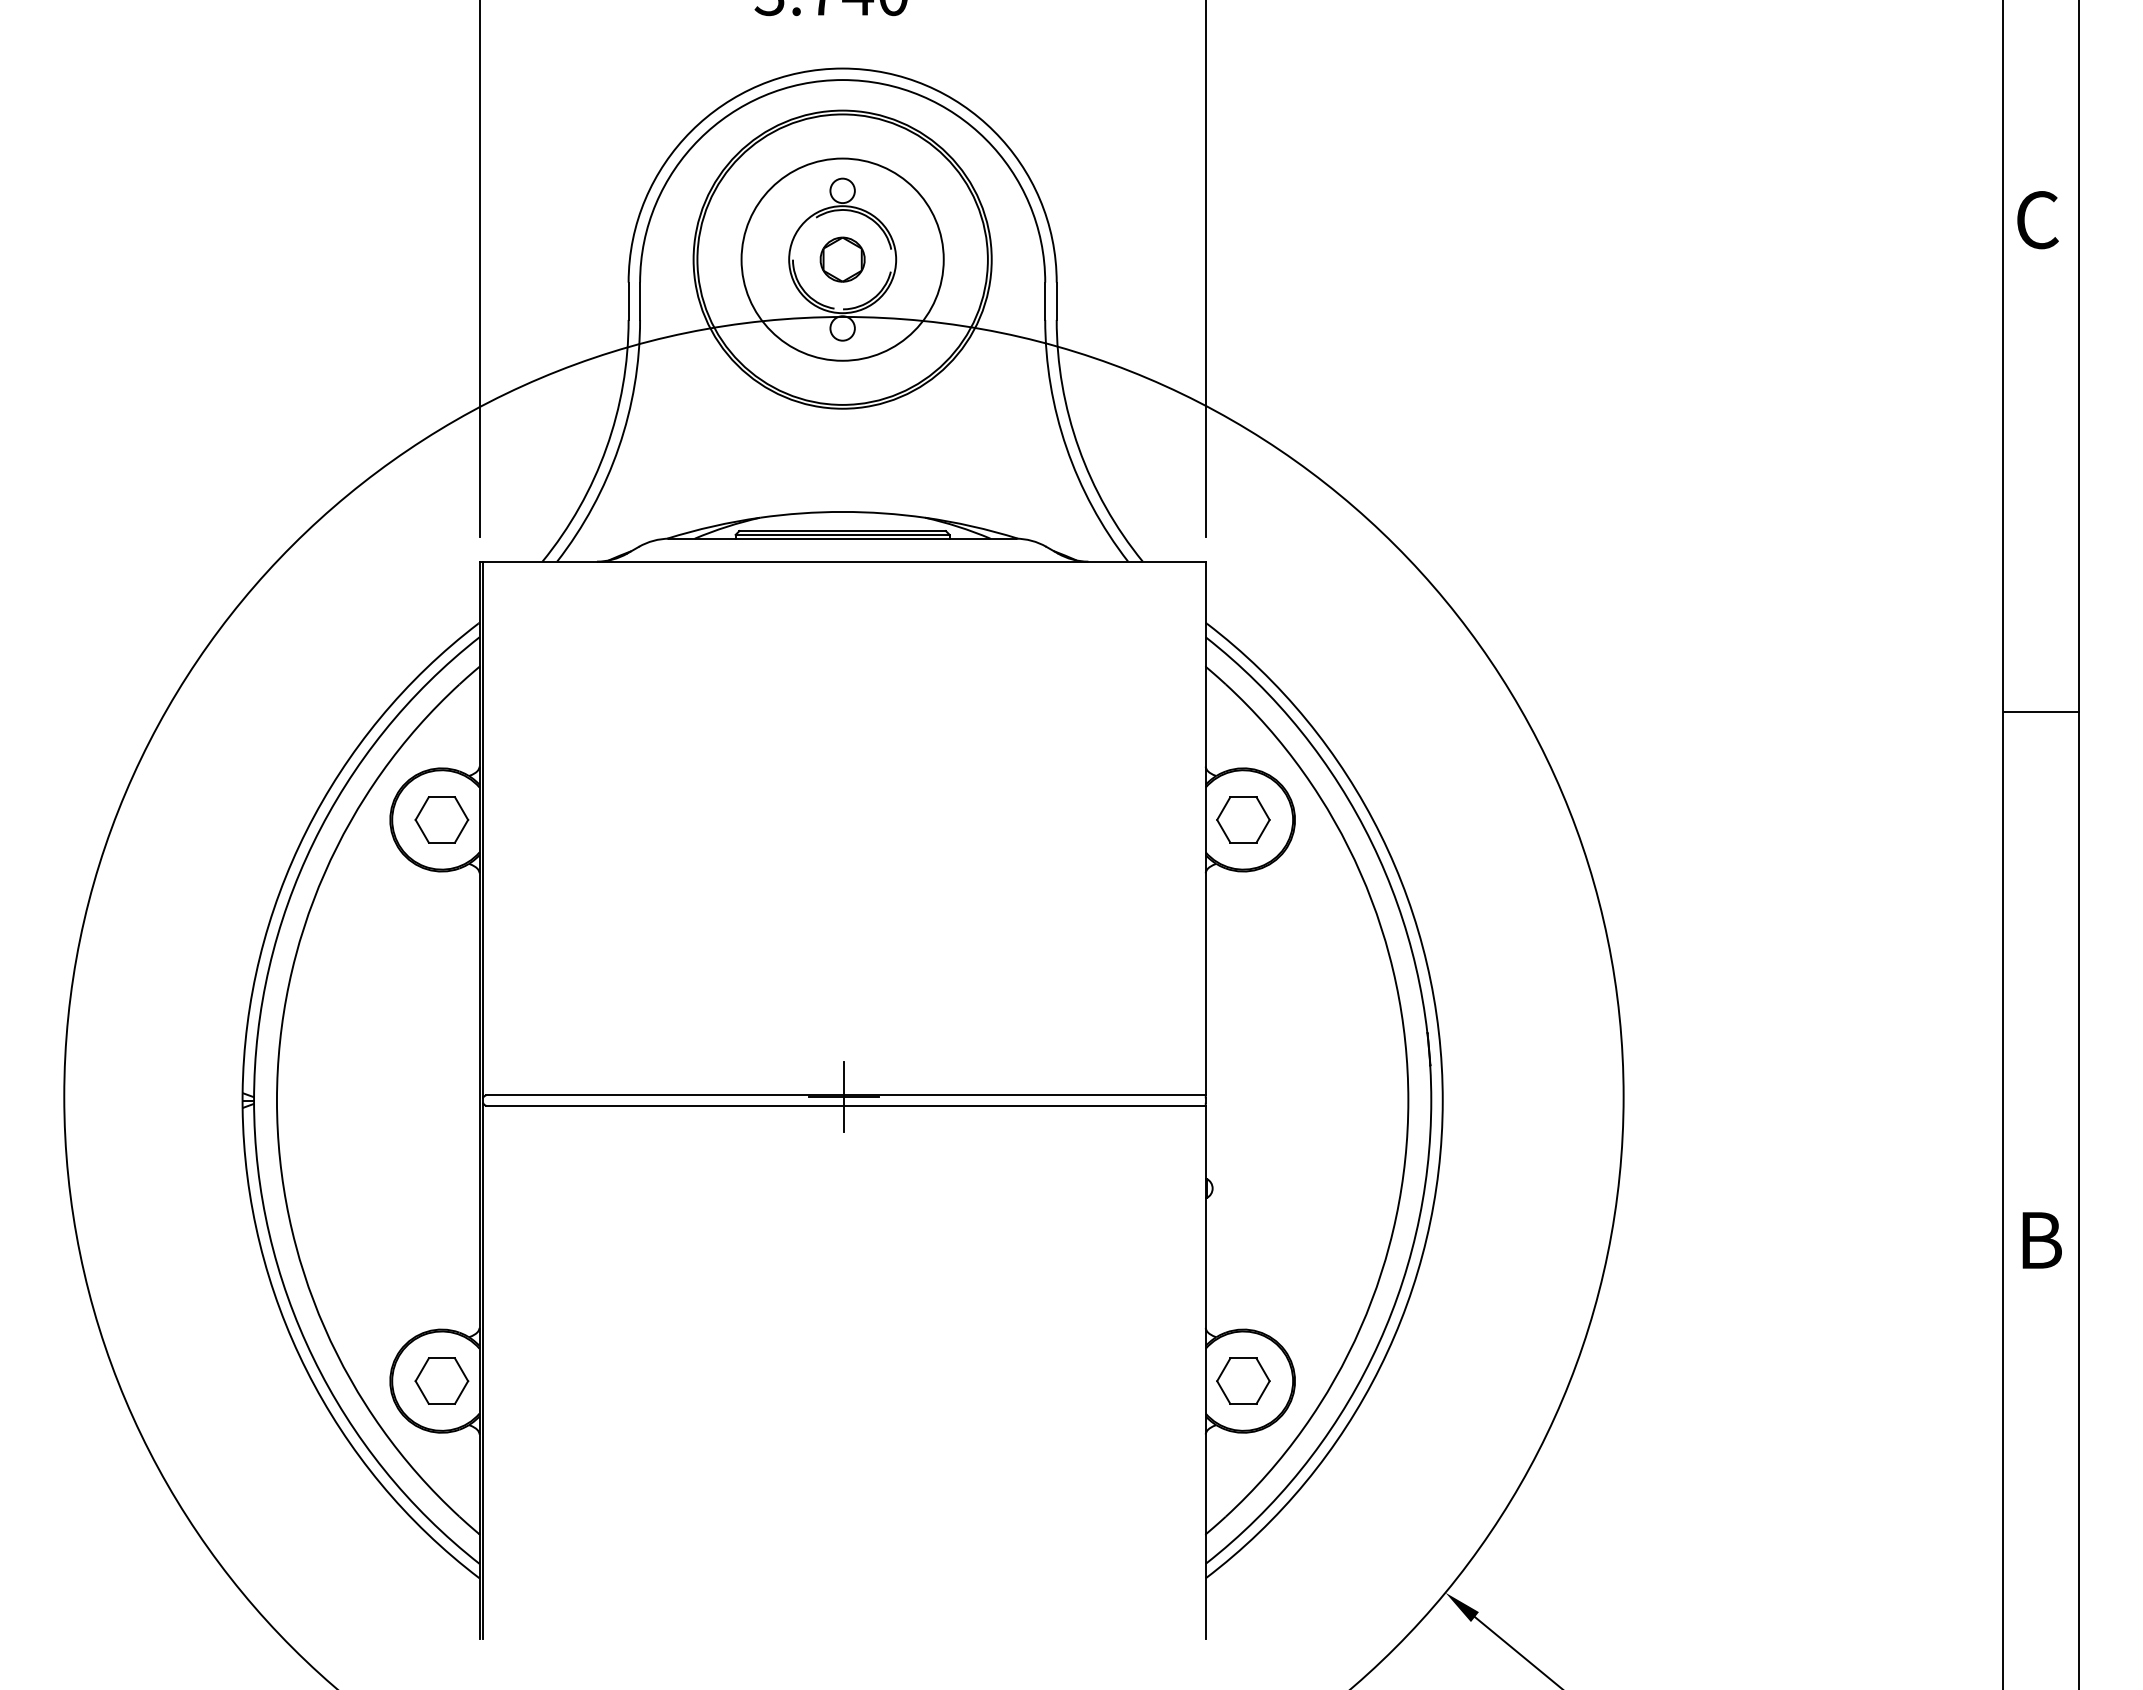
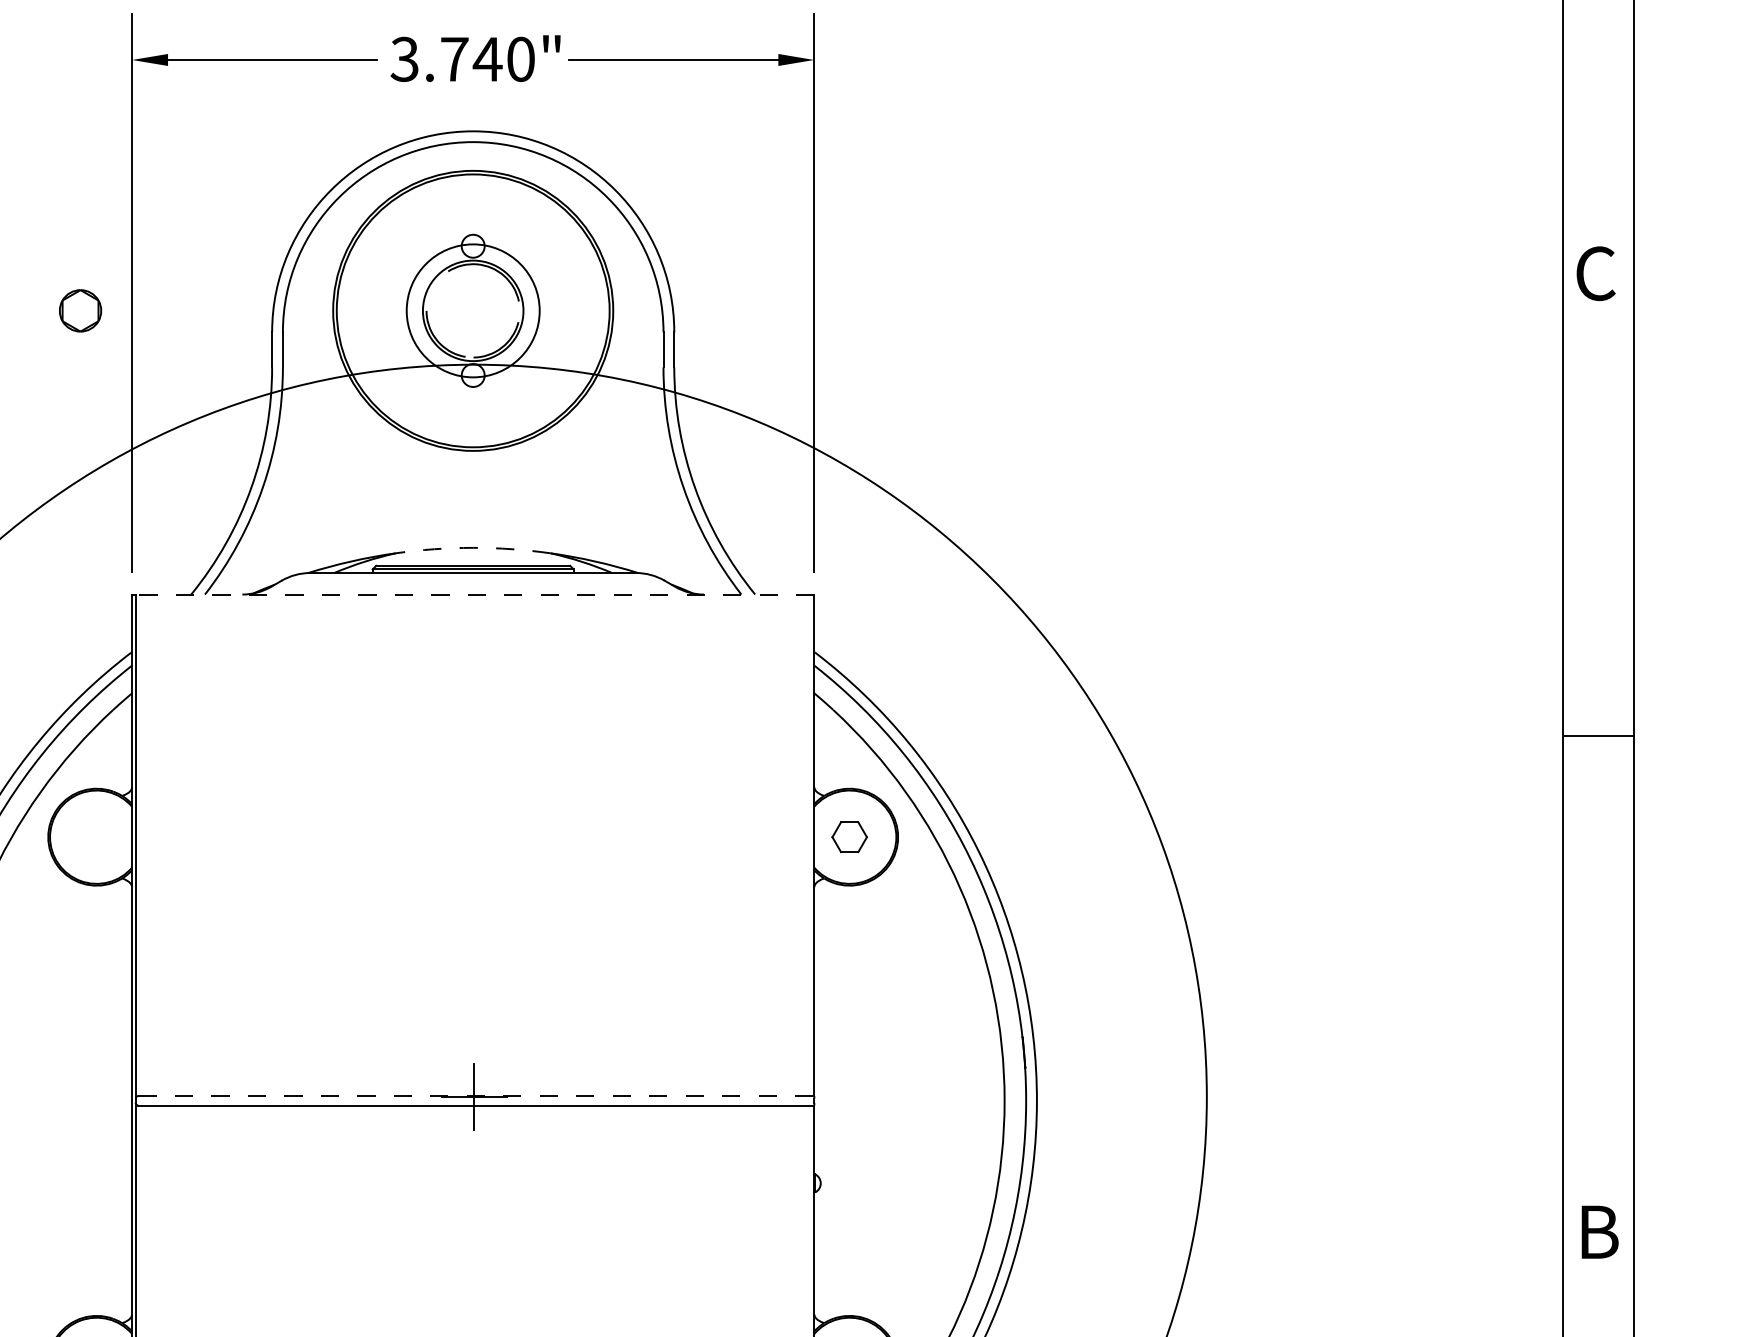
circle: (842, 259) -> (473, 310), size x0.7
part: (842, 259) -> (80, 310), moved
arc: (842, 511) -> (473, 547), solid -> dashed
line: (844, 561) -> (474, 594), solid -> dashed
part: (441, 819) -> (96, 836), removed
part: (1243, 819) -> (849, 836), size x0.7
line: (846, 1095) -> (476, 1096), solid -> dashed

